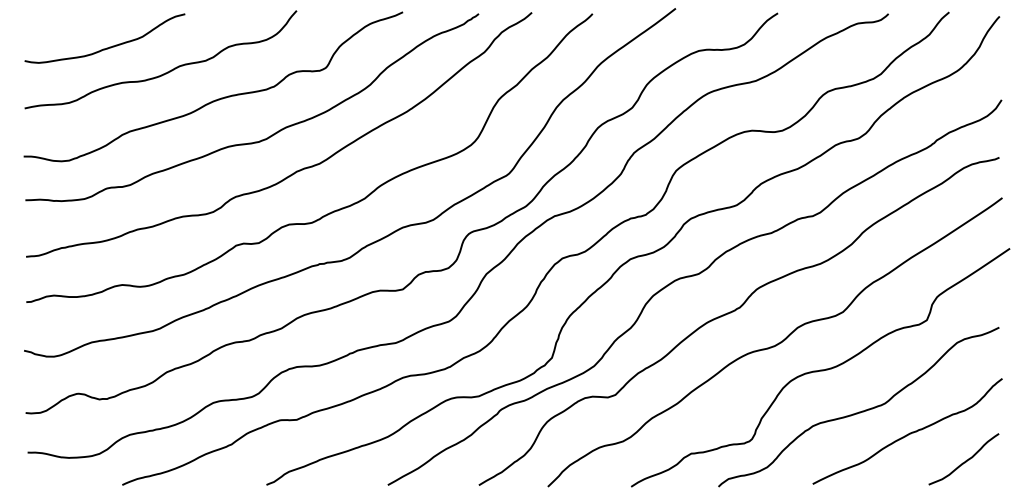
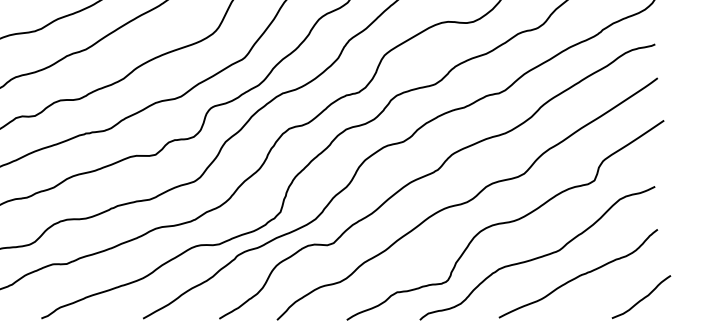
curve: (965, 460) -> (642, 298), moved

